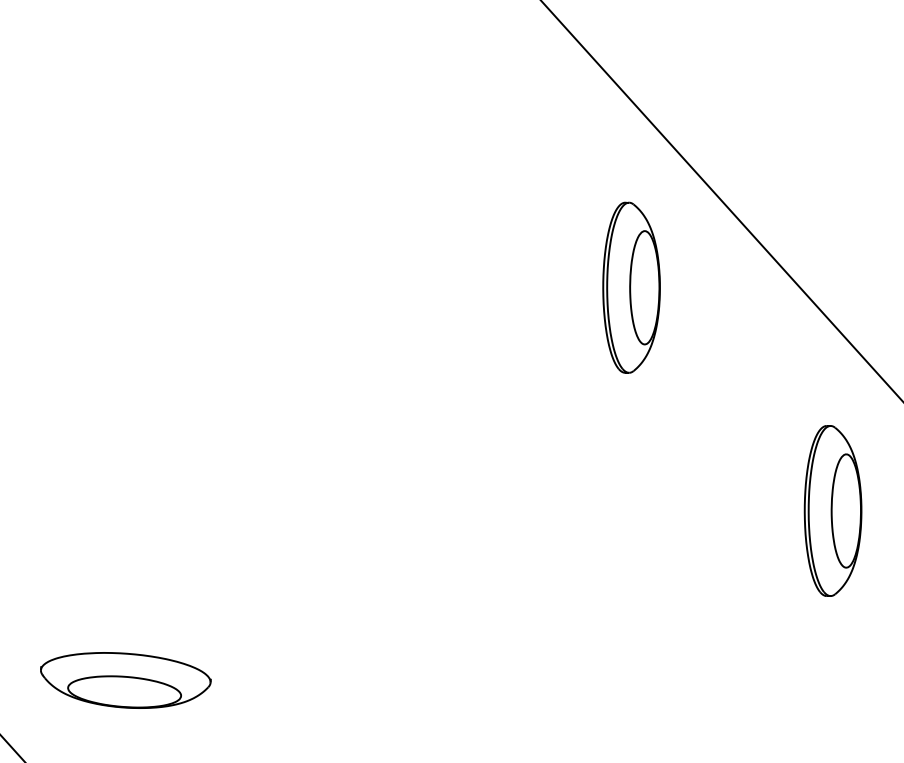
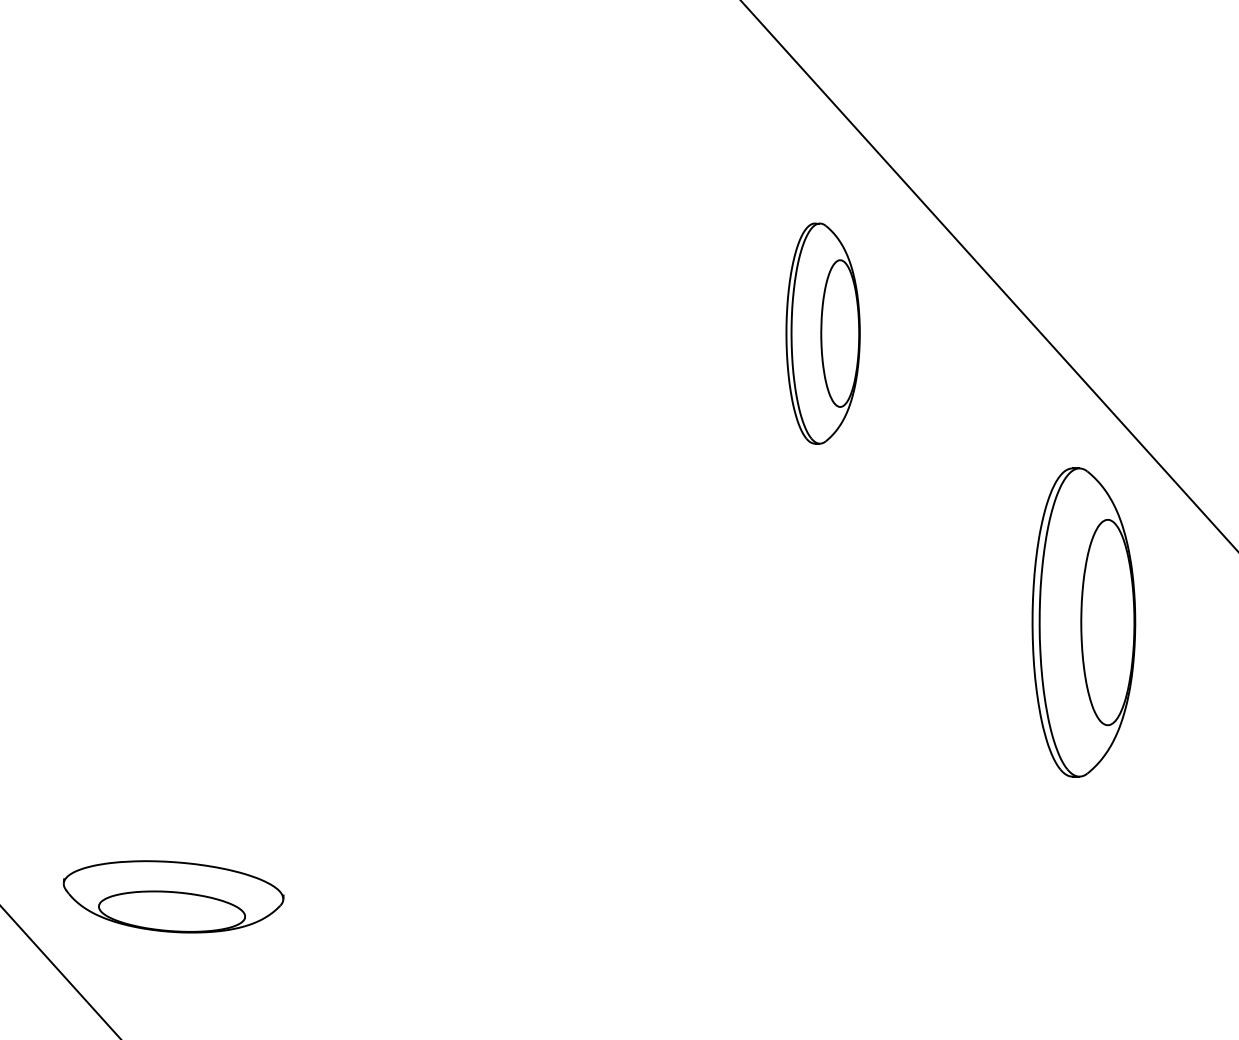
part: (832, 510) -> (1083, 622), size x1.4
part: (125, 680) -> (173, 896), moved

